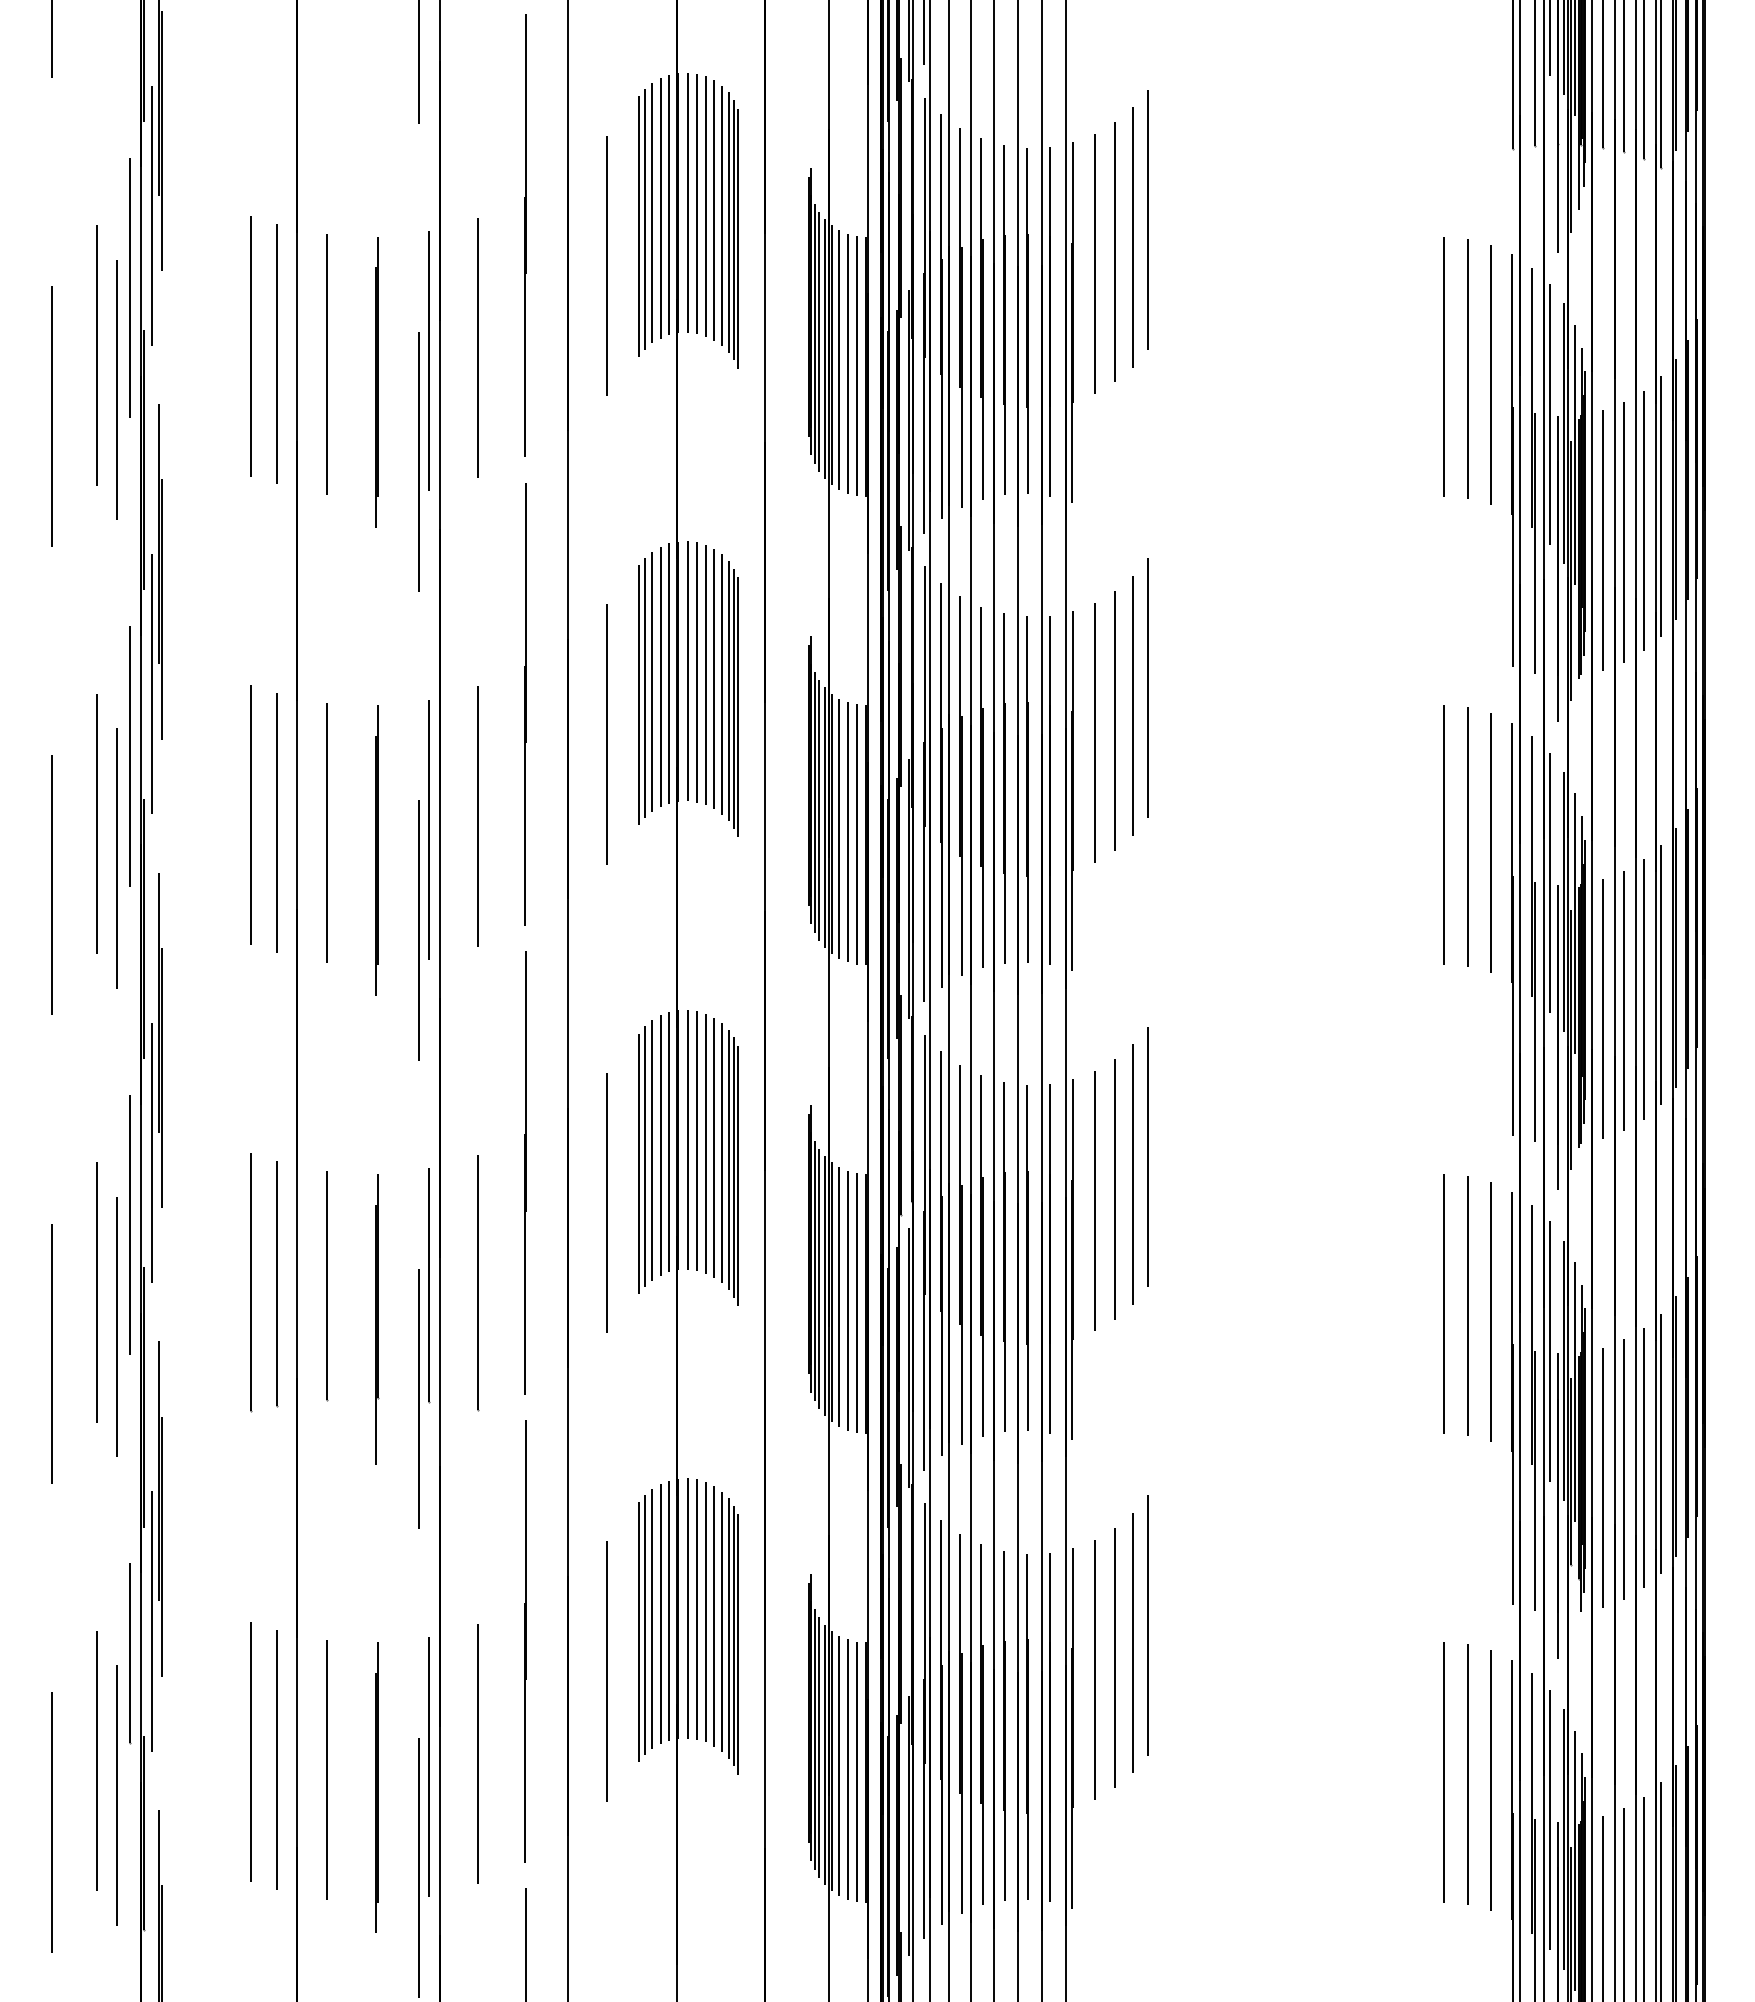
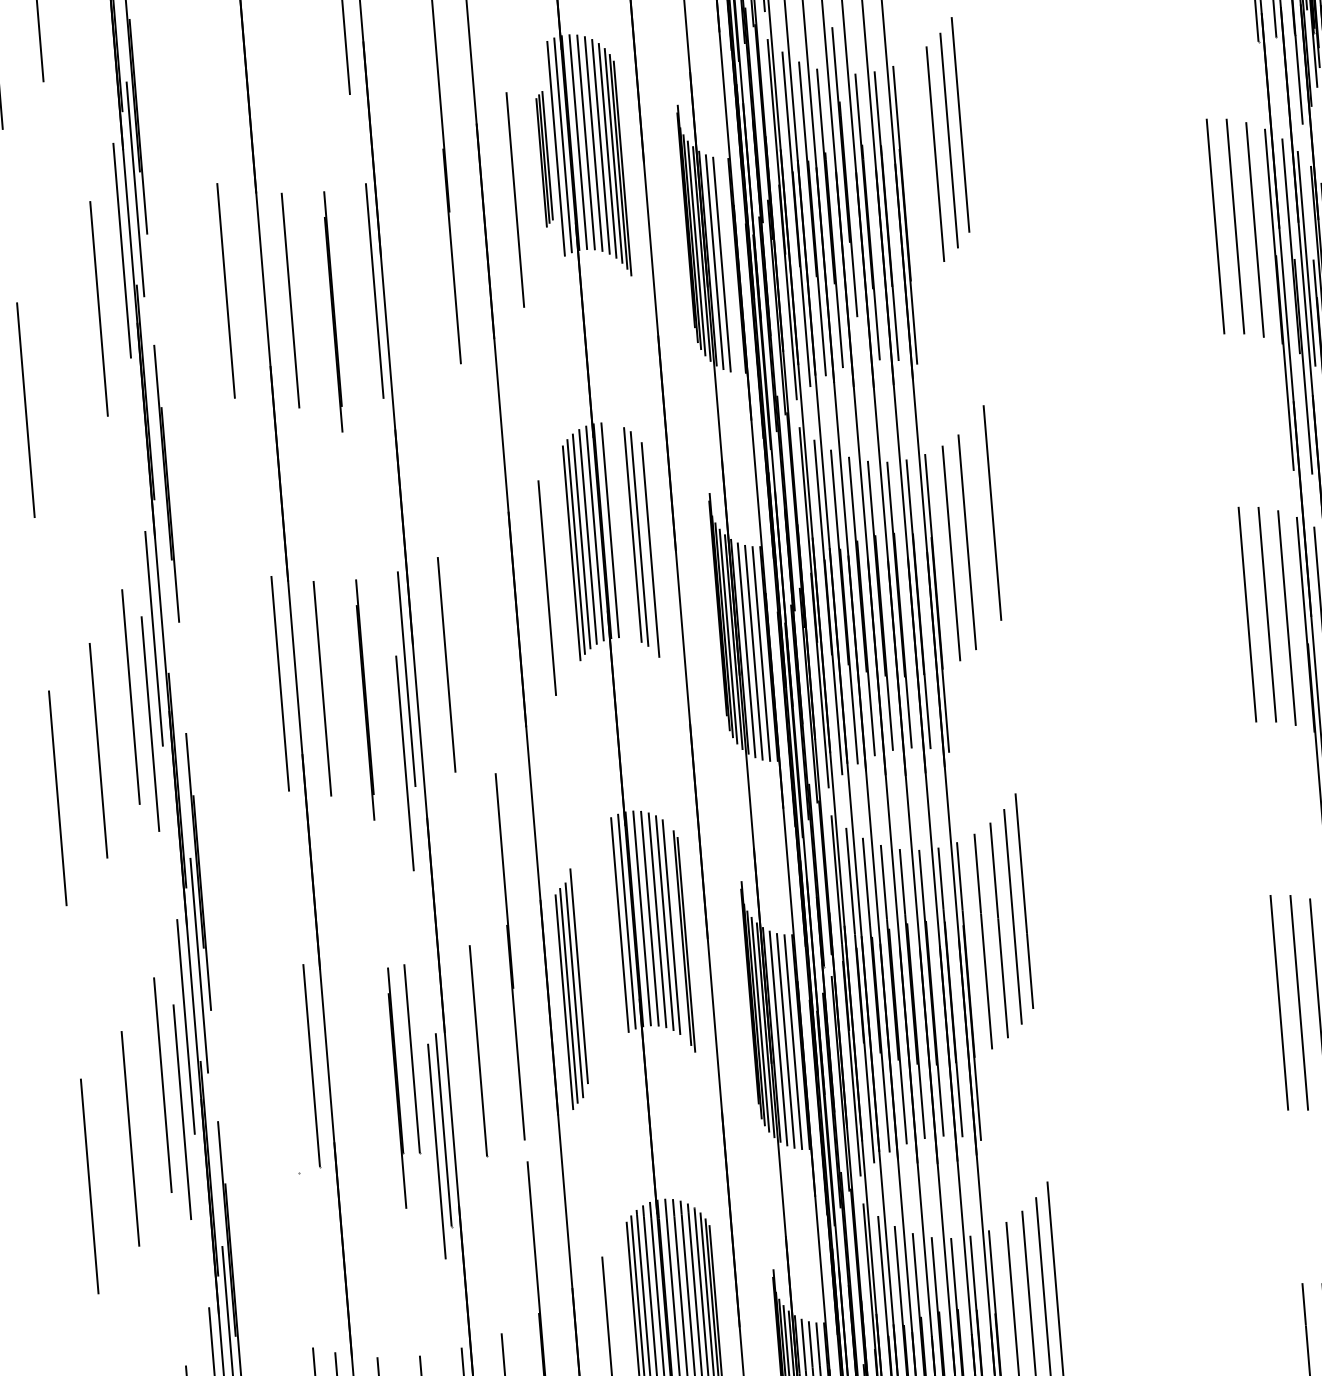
part: (645, 219) -> (544, 158), size x0.6
line: (1094, 263) -> (919, 164), removed
line: (1004, 319) -> (844, 171), moved
line: (478, 347) -> (414, 276), removed
line: (276, 354) -> (247, 295), removed
line: (856, 365) -> (729, 265), removed
line: (117, 389) -> (118, 335), removed
line: (51, 416) -> (65, 362), removed
line: (418, 461) -> (372, 374), removed
line: (697, 672) -> (618, 530), removed
line: (706, 674) -> (625, 531), removed
line: (152, 684) -> (167, 577), removed
line: (728, 691) -> (645, 544), removed
line: (525, 704) -> (478, 568), removed
line: (1132, 705) -> (980, 528), removed
line: (738, 707) -> (654, 556), removed
line: (250, 814) -> (257, 678), removed
part: (645, 1156) -> (569, 995), moved
line: (728, 1159) -> (677, 931), removed
line: (250, 1282) -> (289, 1066), removed
line: (429, 1285) -> (444, 1130), moved
line: (327, 1286) -> (412, 1059), moved

